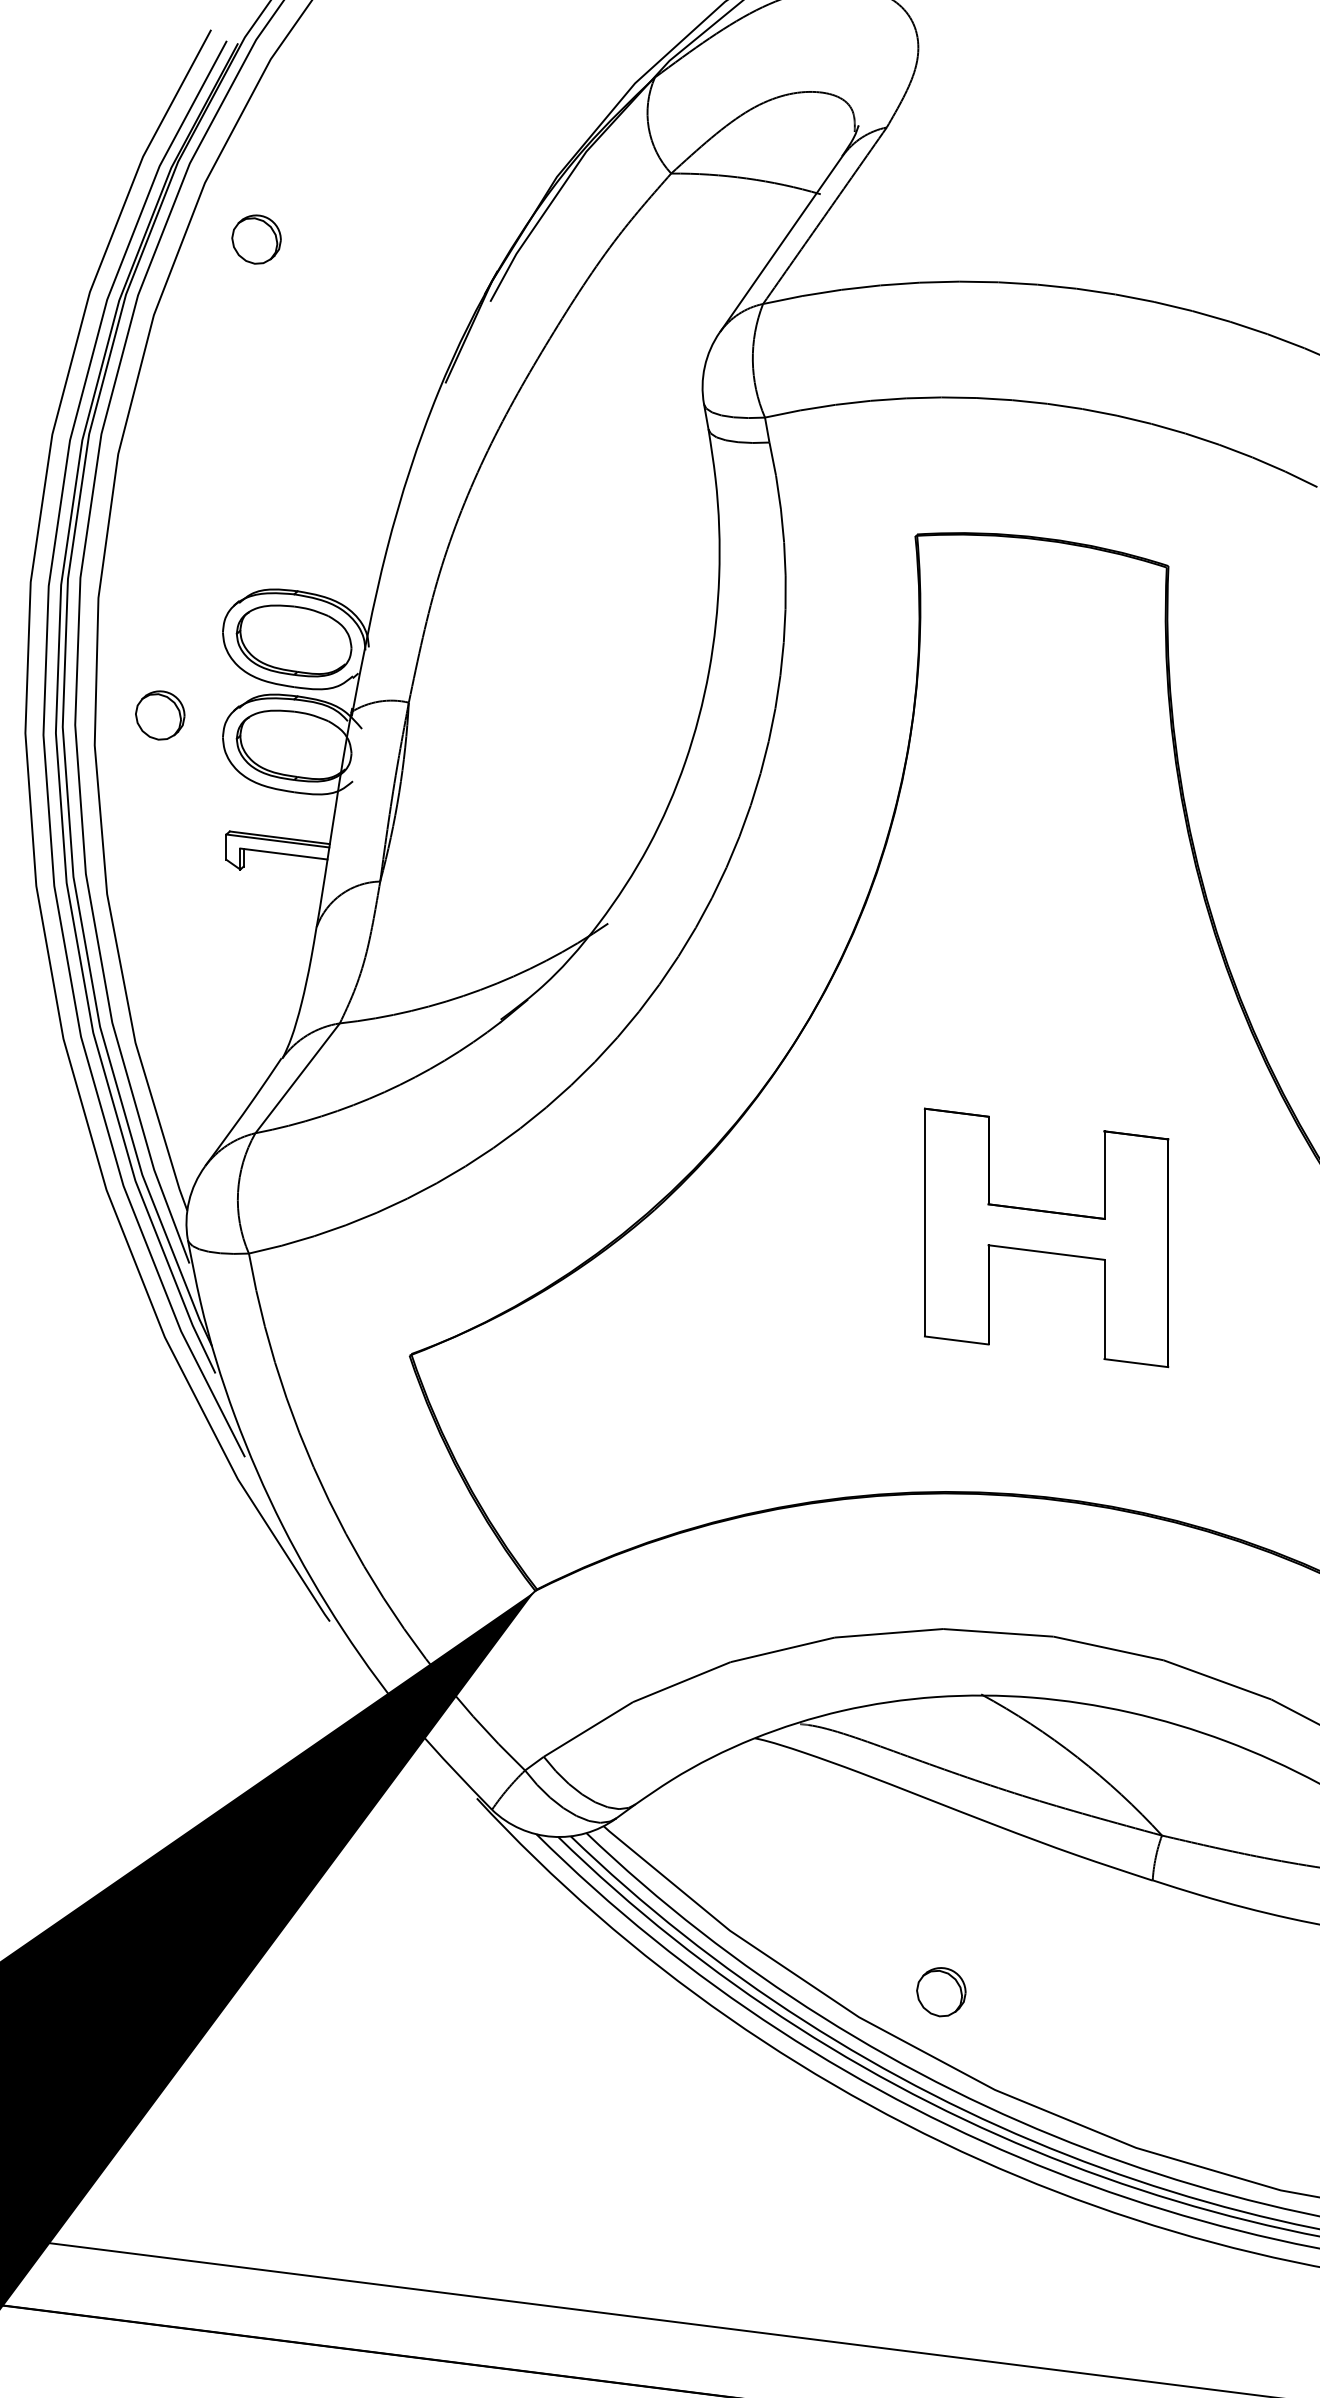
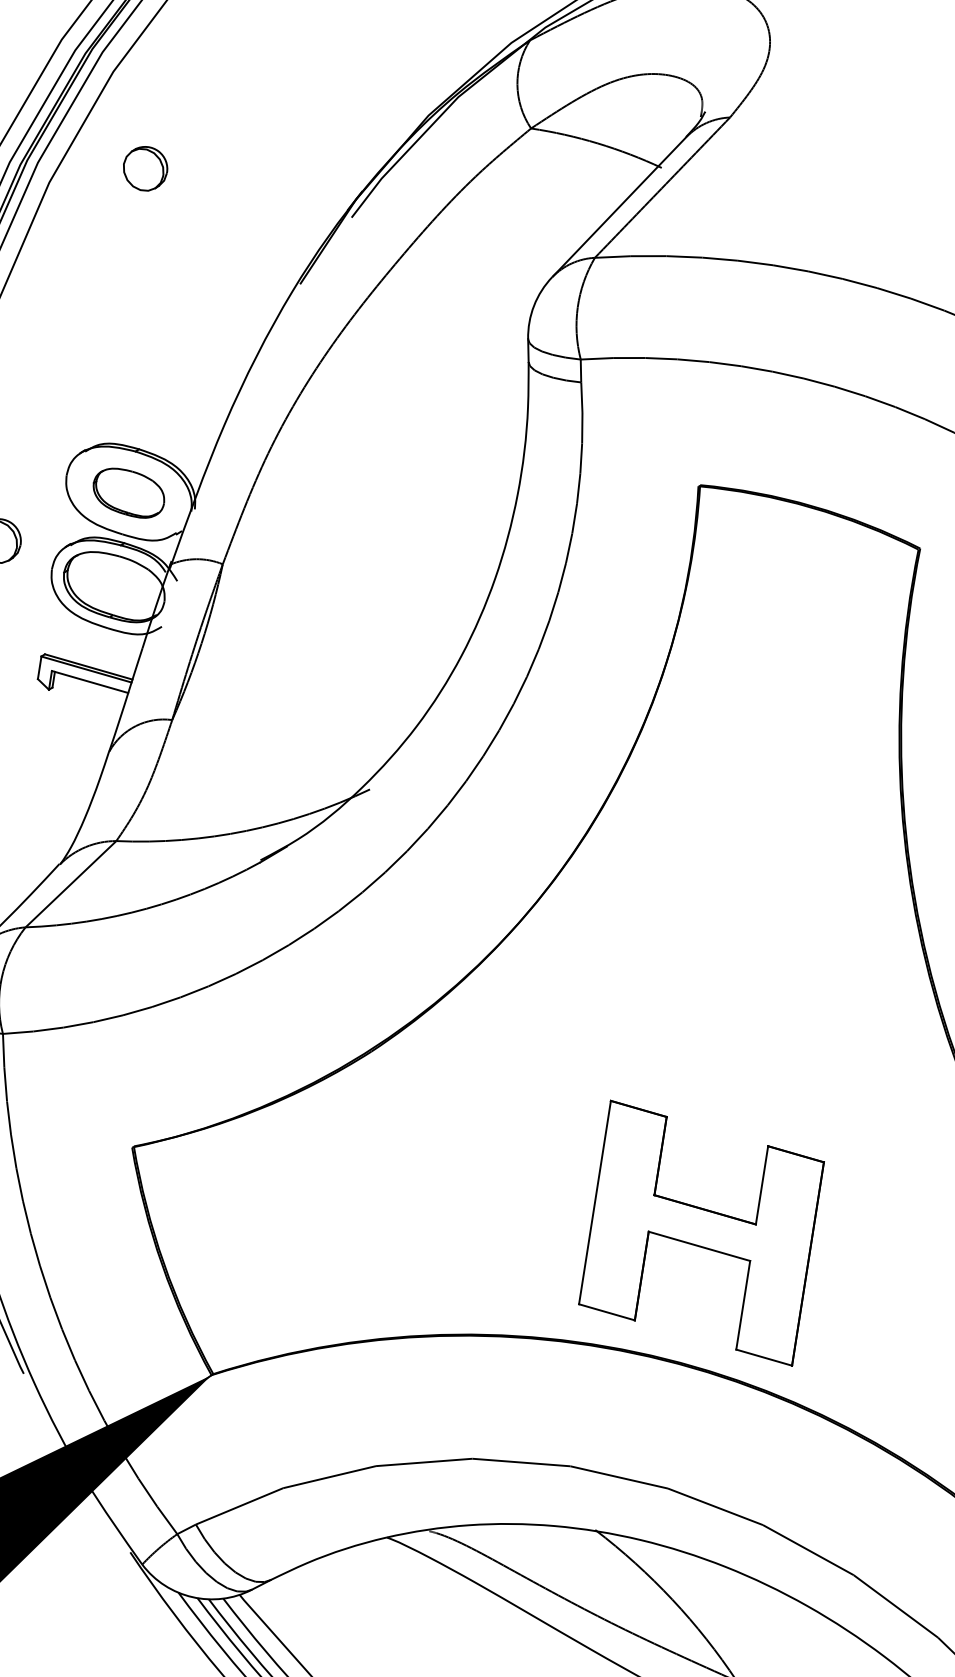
part: (256, 239) -> (145, 168), moved
part: (293, 640) -> (128, 492), size x0.7
part: (1046, 1237) -> (701, 1232), moved

